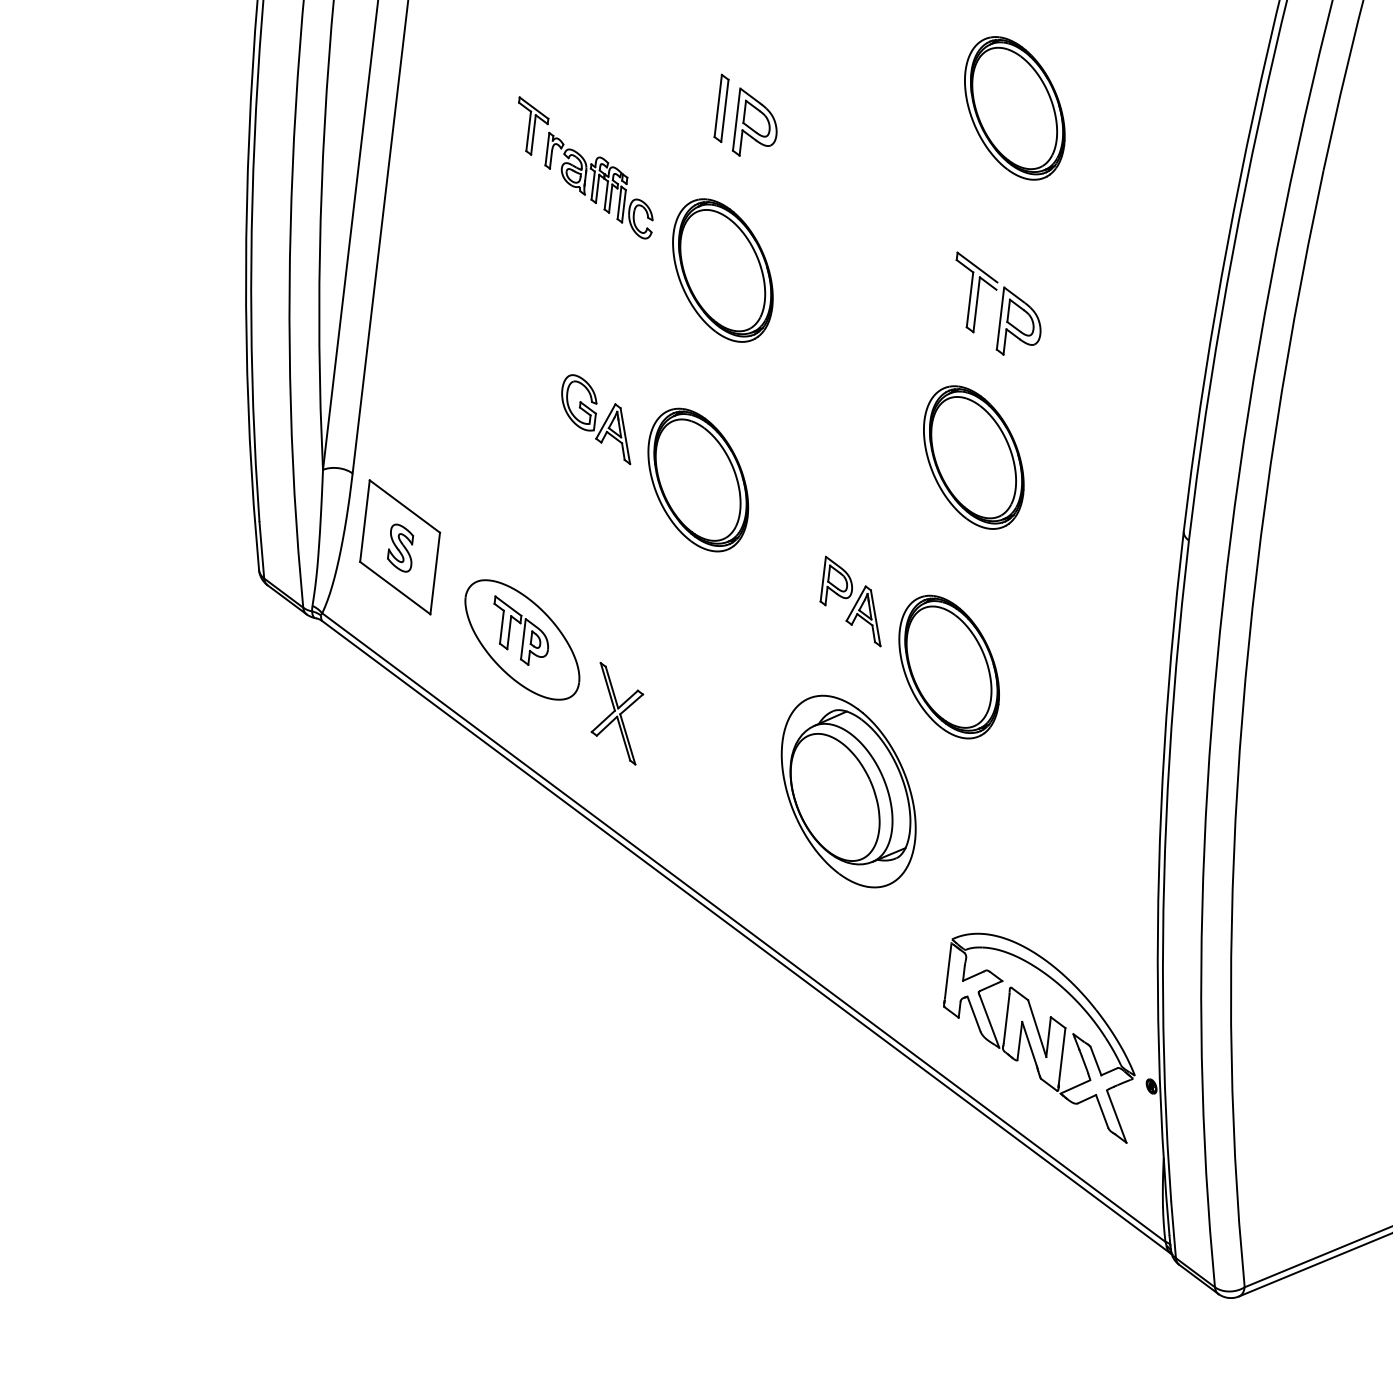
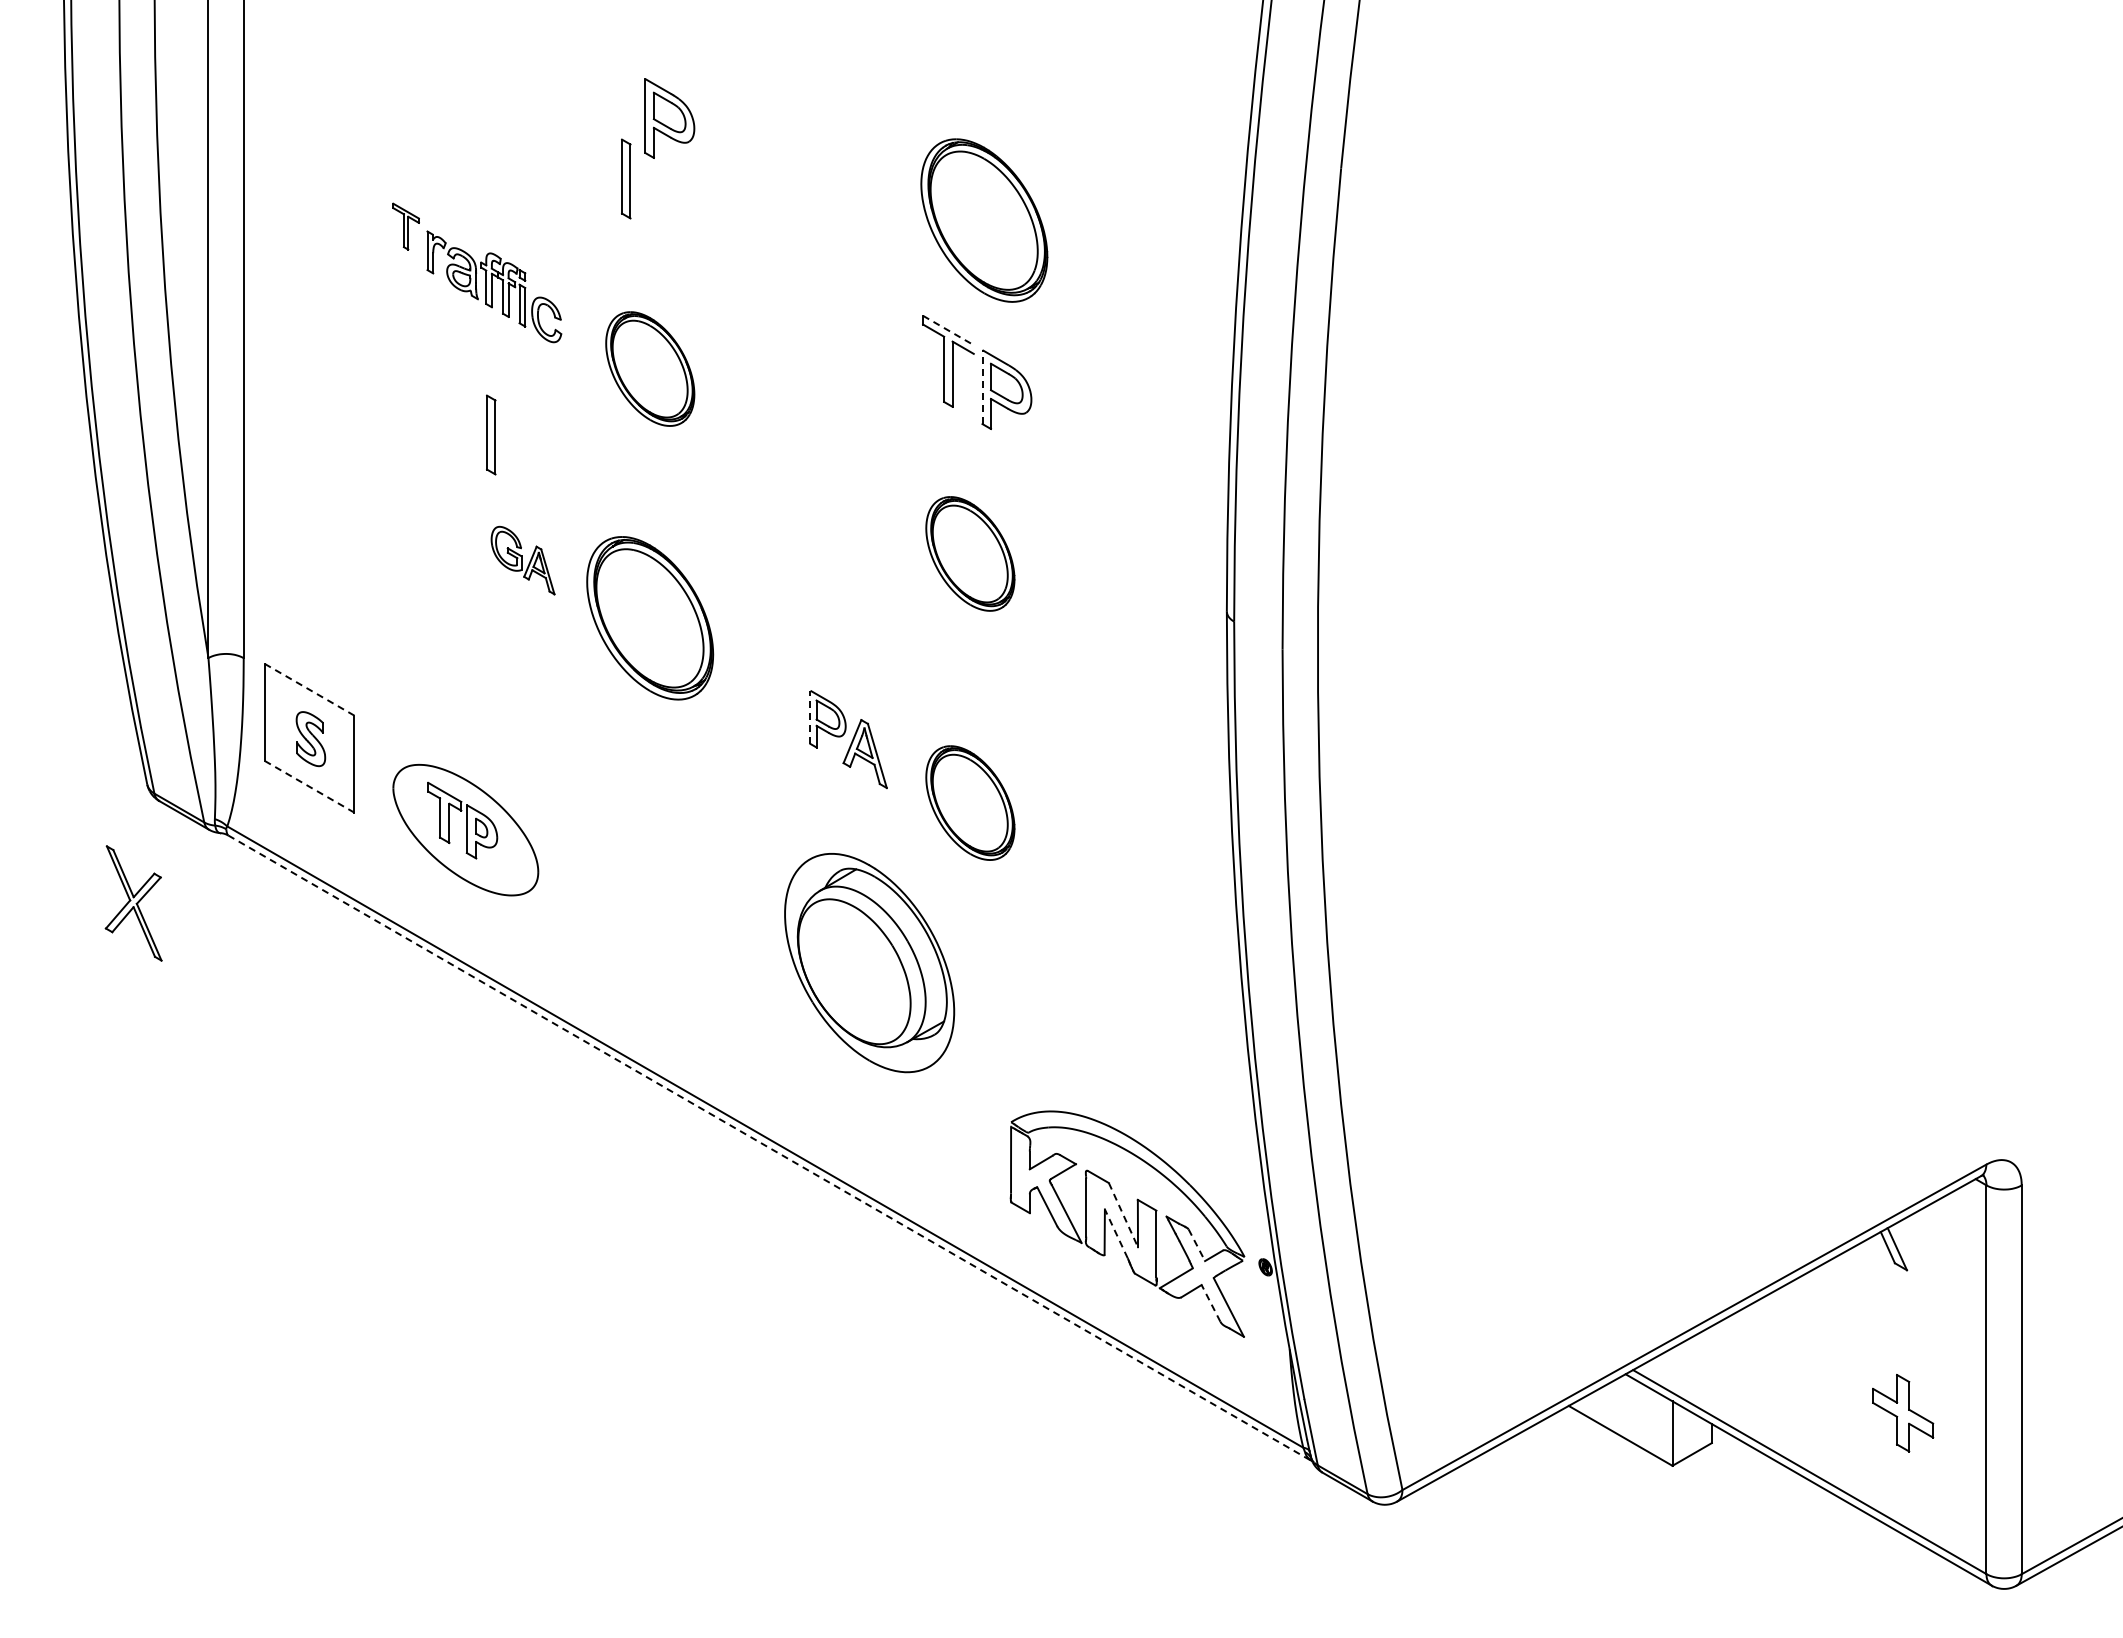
part: (1014, 108) -> (984, 220), moved
part: (756, 124) -> (669, 118), moved
part: (531, 126) -> (405, 226), size x0.7
line: (977, 267) -> (948, 330), solid -> dashed
part: (723, 270) -> (650, 368), size x0.7
part: (583, 309) -> (491, 434), added
line: (1000, 318) -> (982, 387), solid -> dashed
part: (596, 418) -> (522, 560), size x0.7
part: (974, 457) -> (970, 553), size x0.7
line: (404, 506) -> (309, 689), solid -> dashed
line: (823, 579) -> (810, 717), solid -> dashed
line: (395, 587) -> (309, 786), solid -> dashed
part: (949, 666) -> (970, 802), size x0.7
part: (617, 713) -> (133, 903), moved
line: (747, 937) -> (770, 1148), solid -> dashed
line: (1037, 1028) -> (1123, 1215), solid -> dashed
line: (1029, 1043) -> (1116, 1233), solid -> dashed
line: (1095, 1061) -> (1196, 1245), solid -> dashed
line: (1102, 1111) -> (1211, 1303), solid -> dashed

